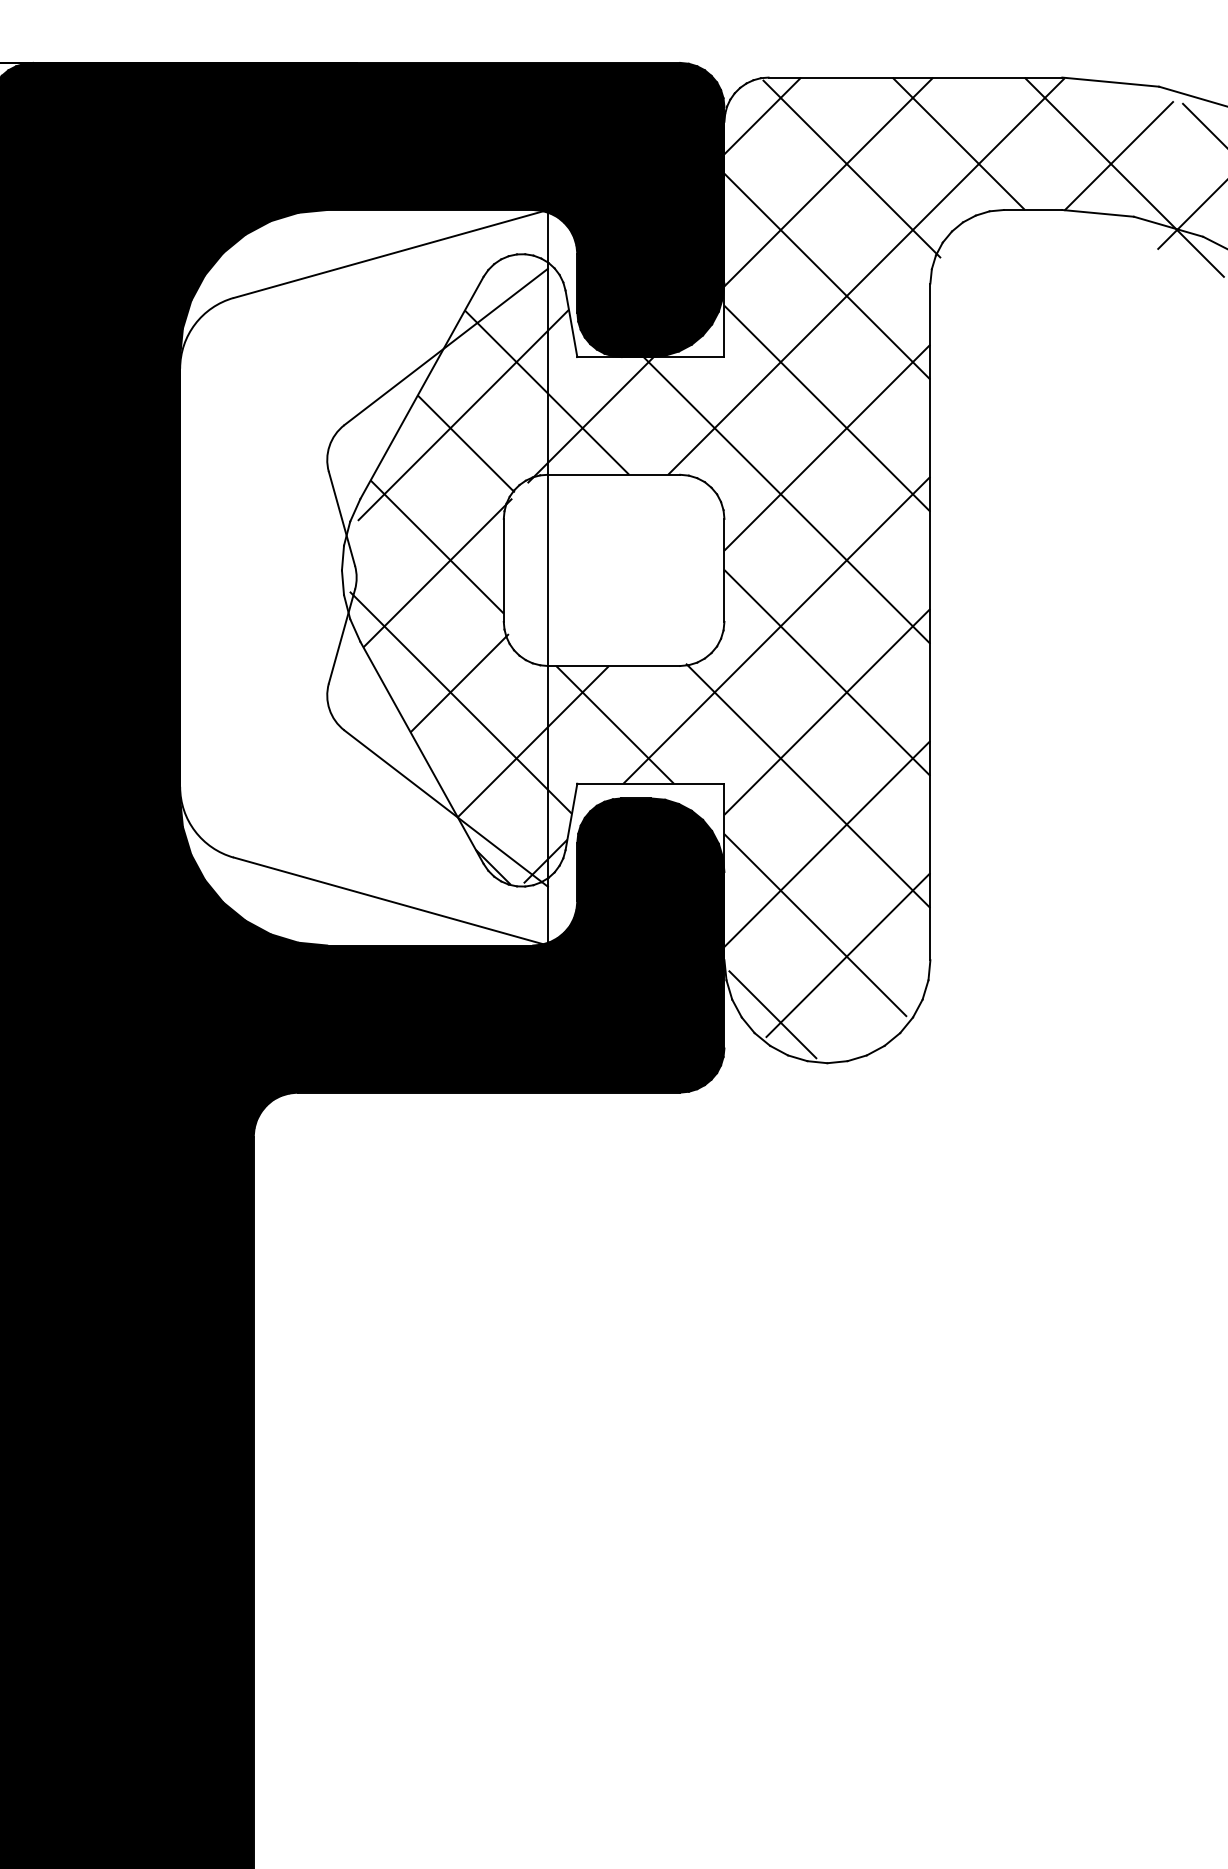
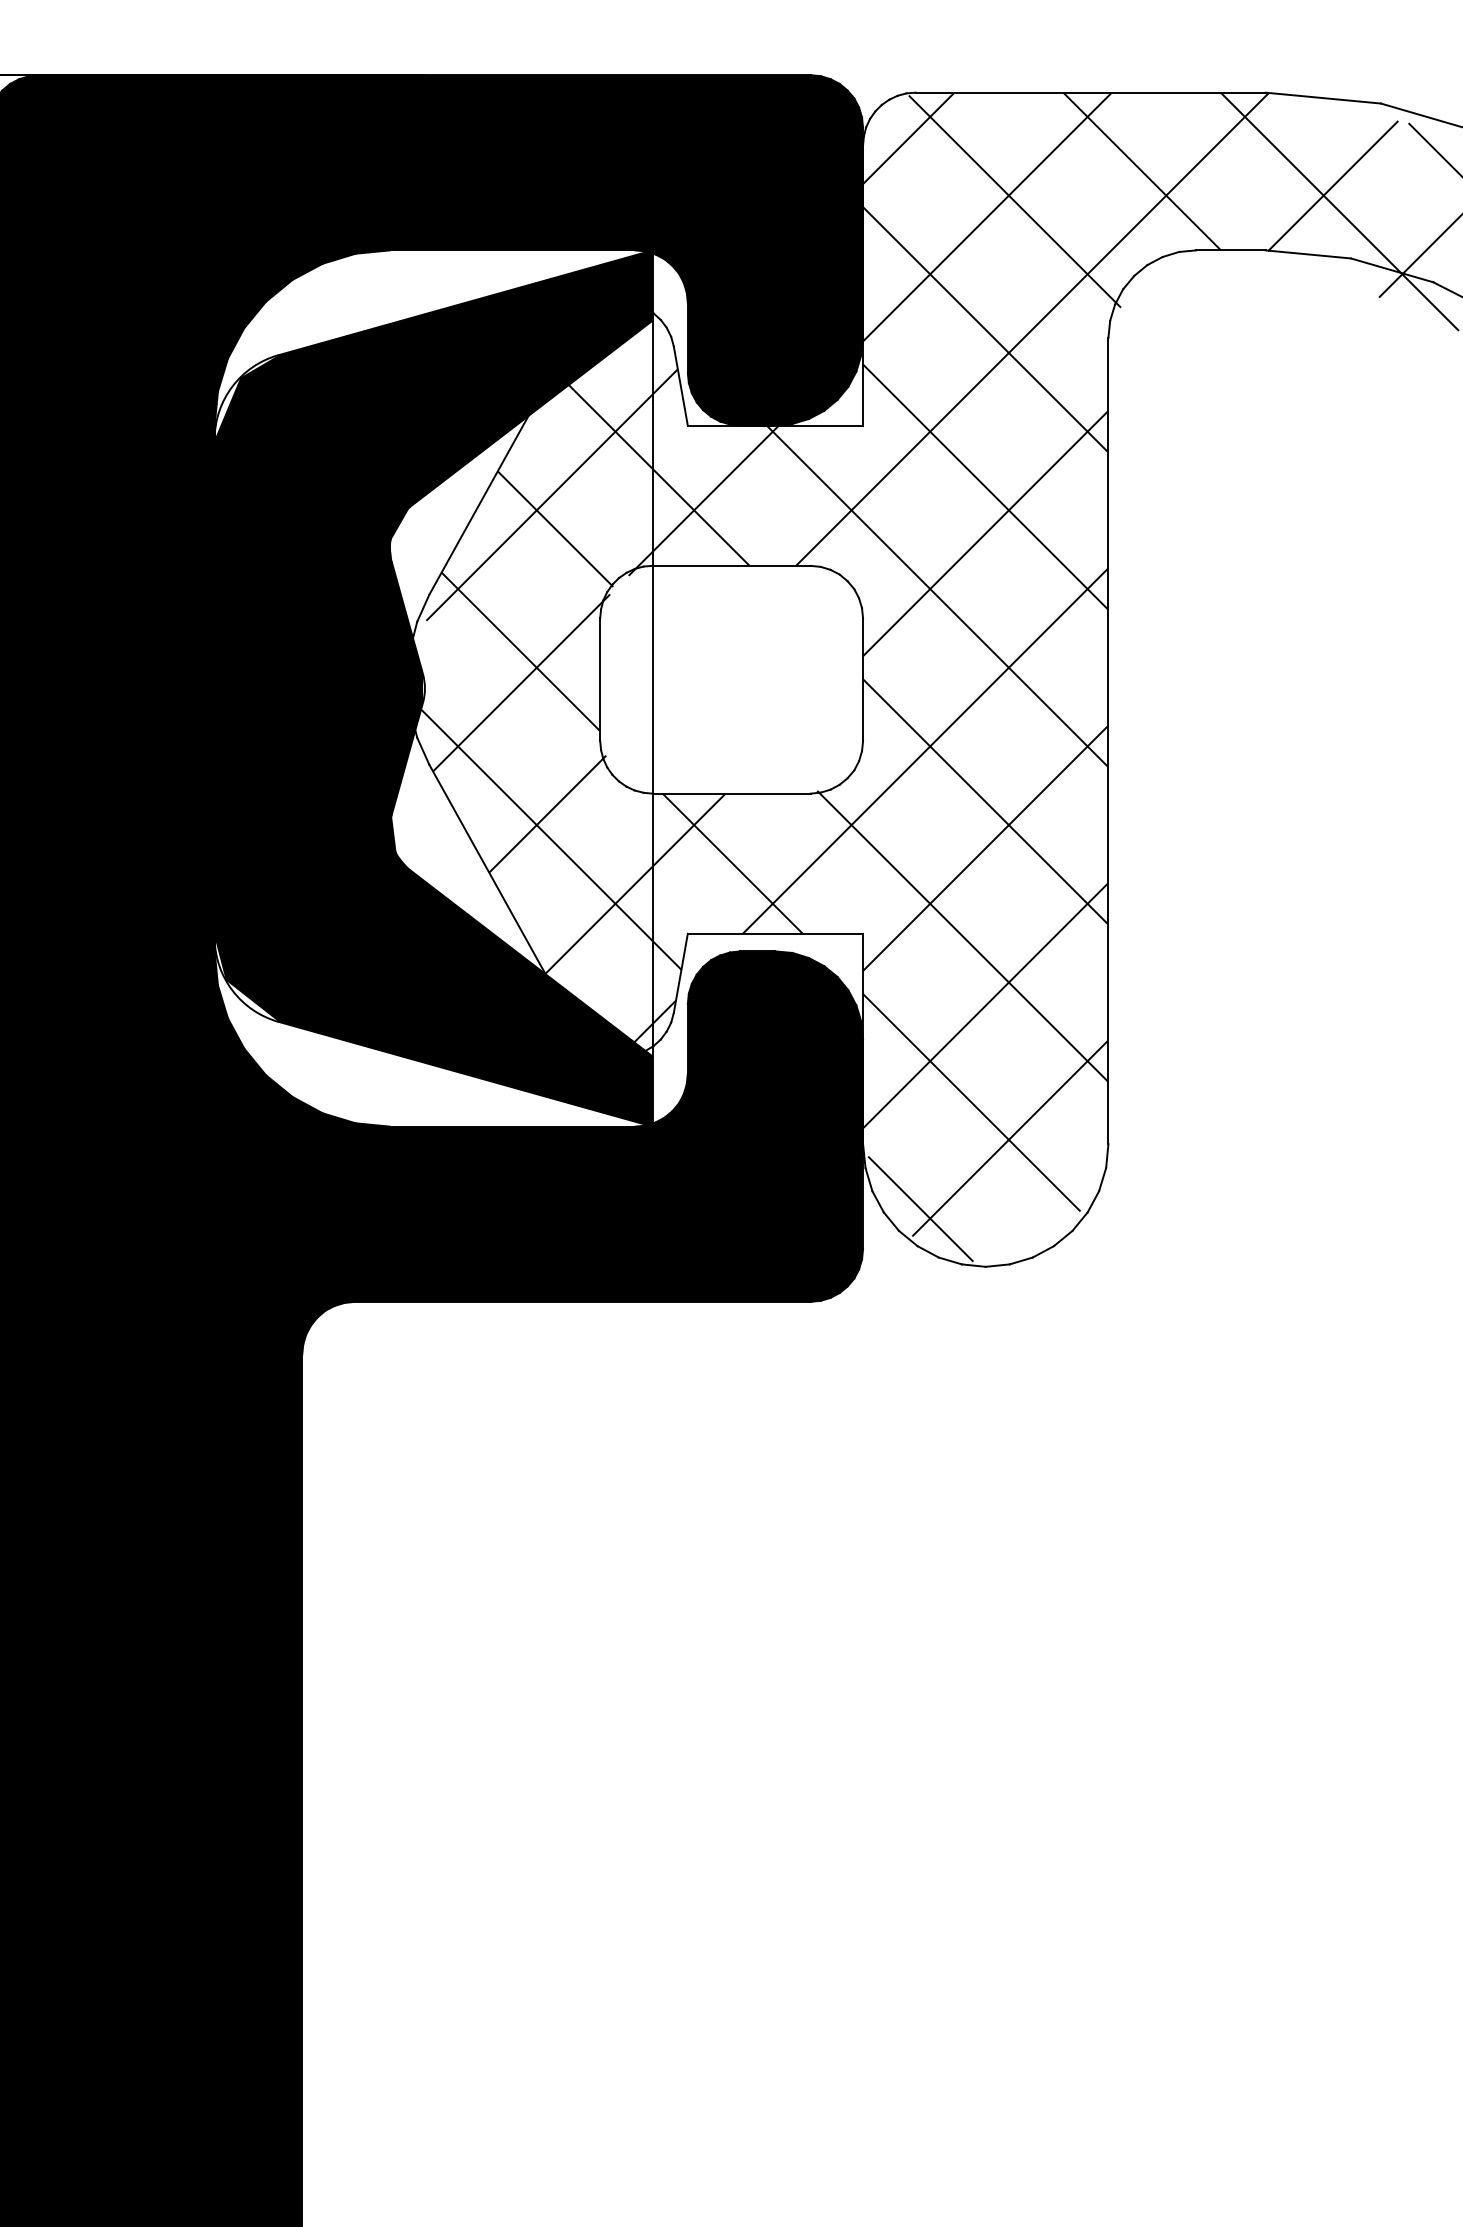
fill: (363, 577) -> (433, 688), added

